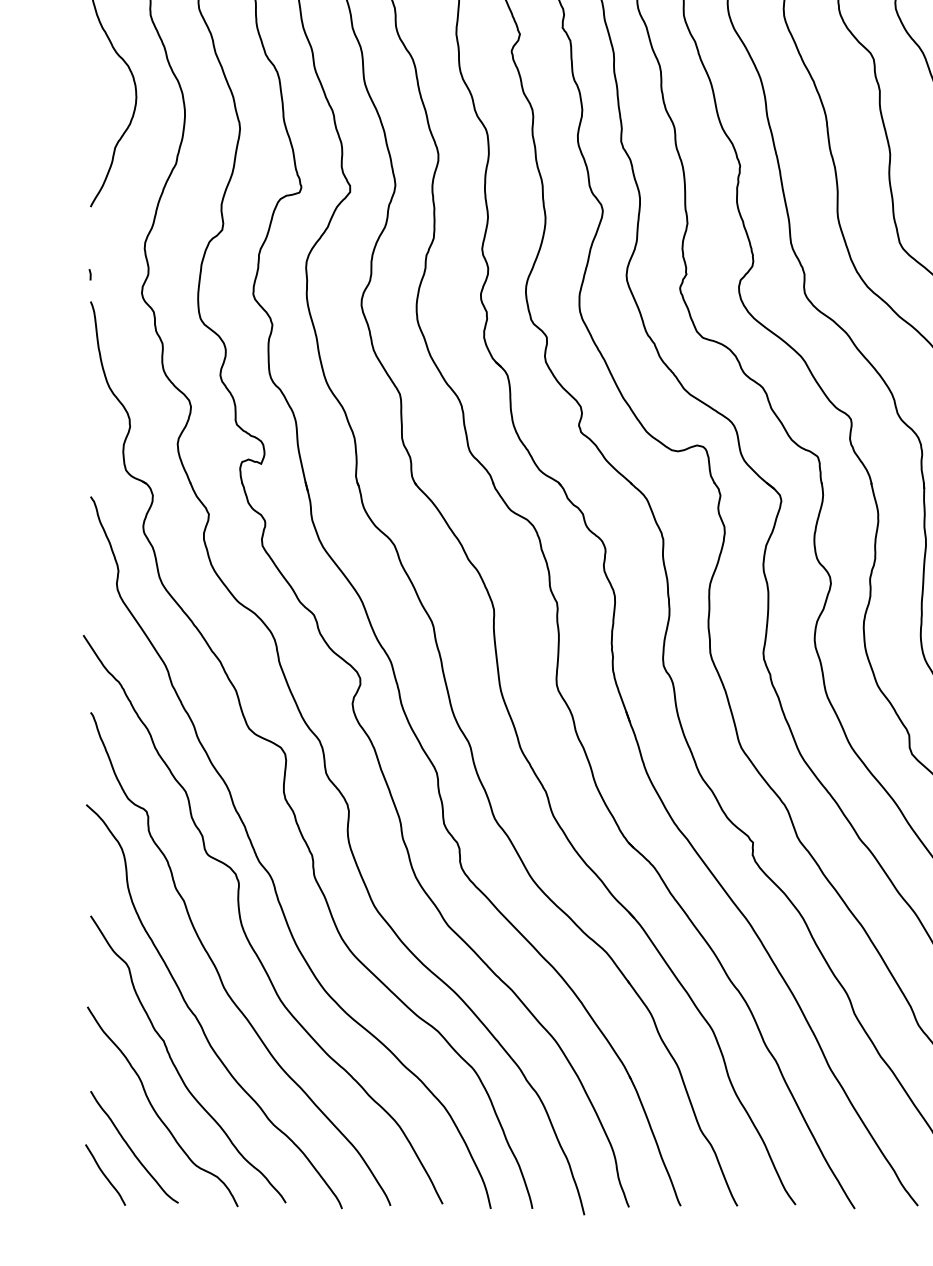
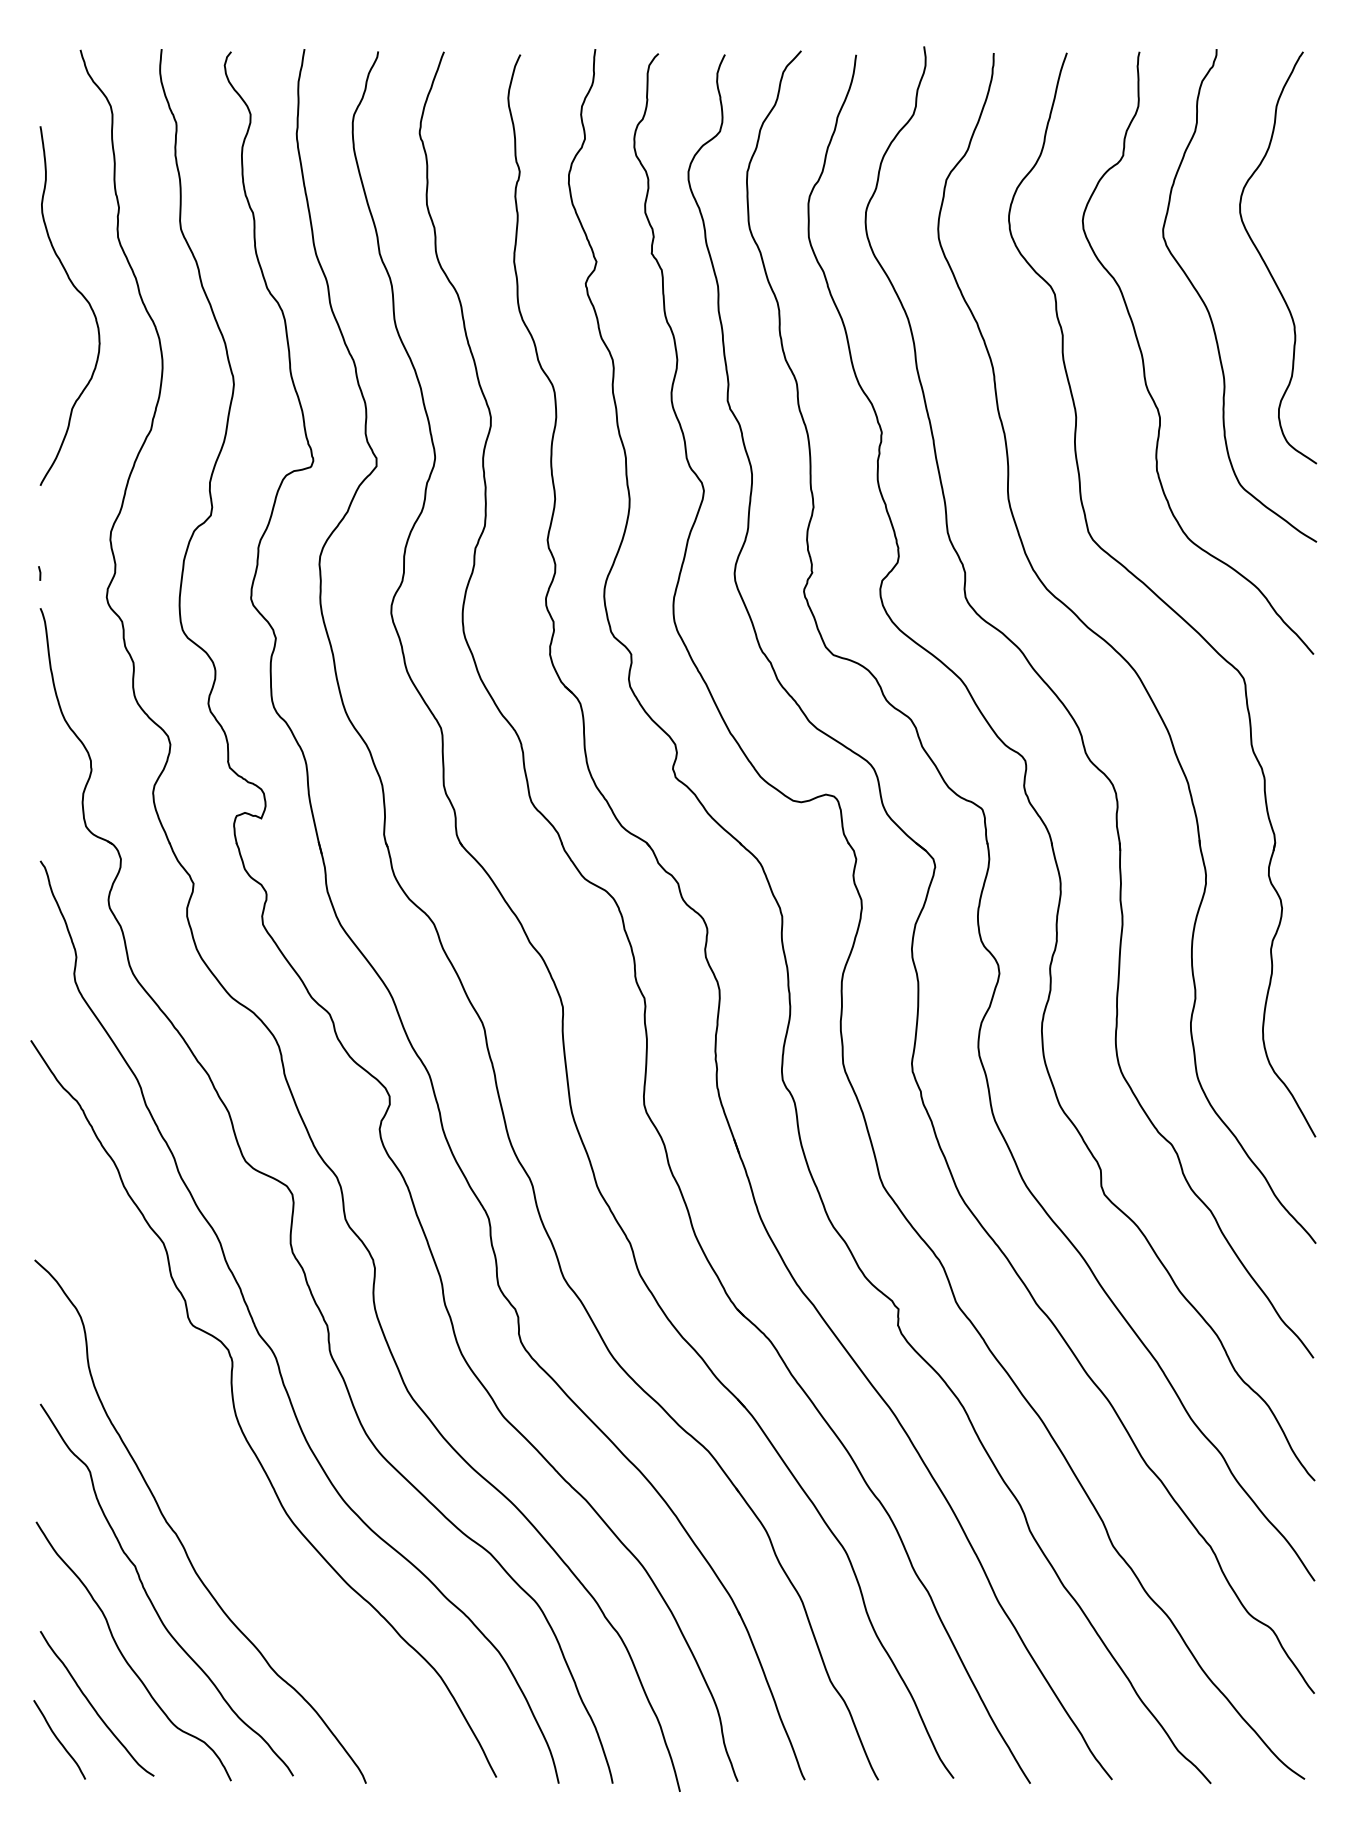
curve: (217, 969) -> (204, 1473), removed

